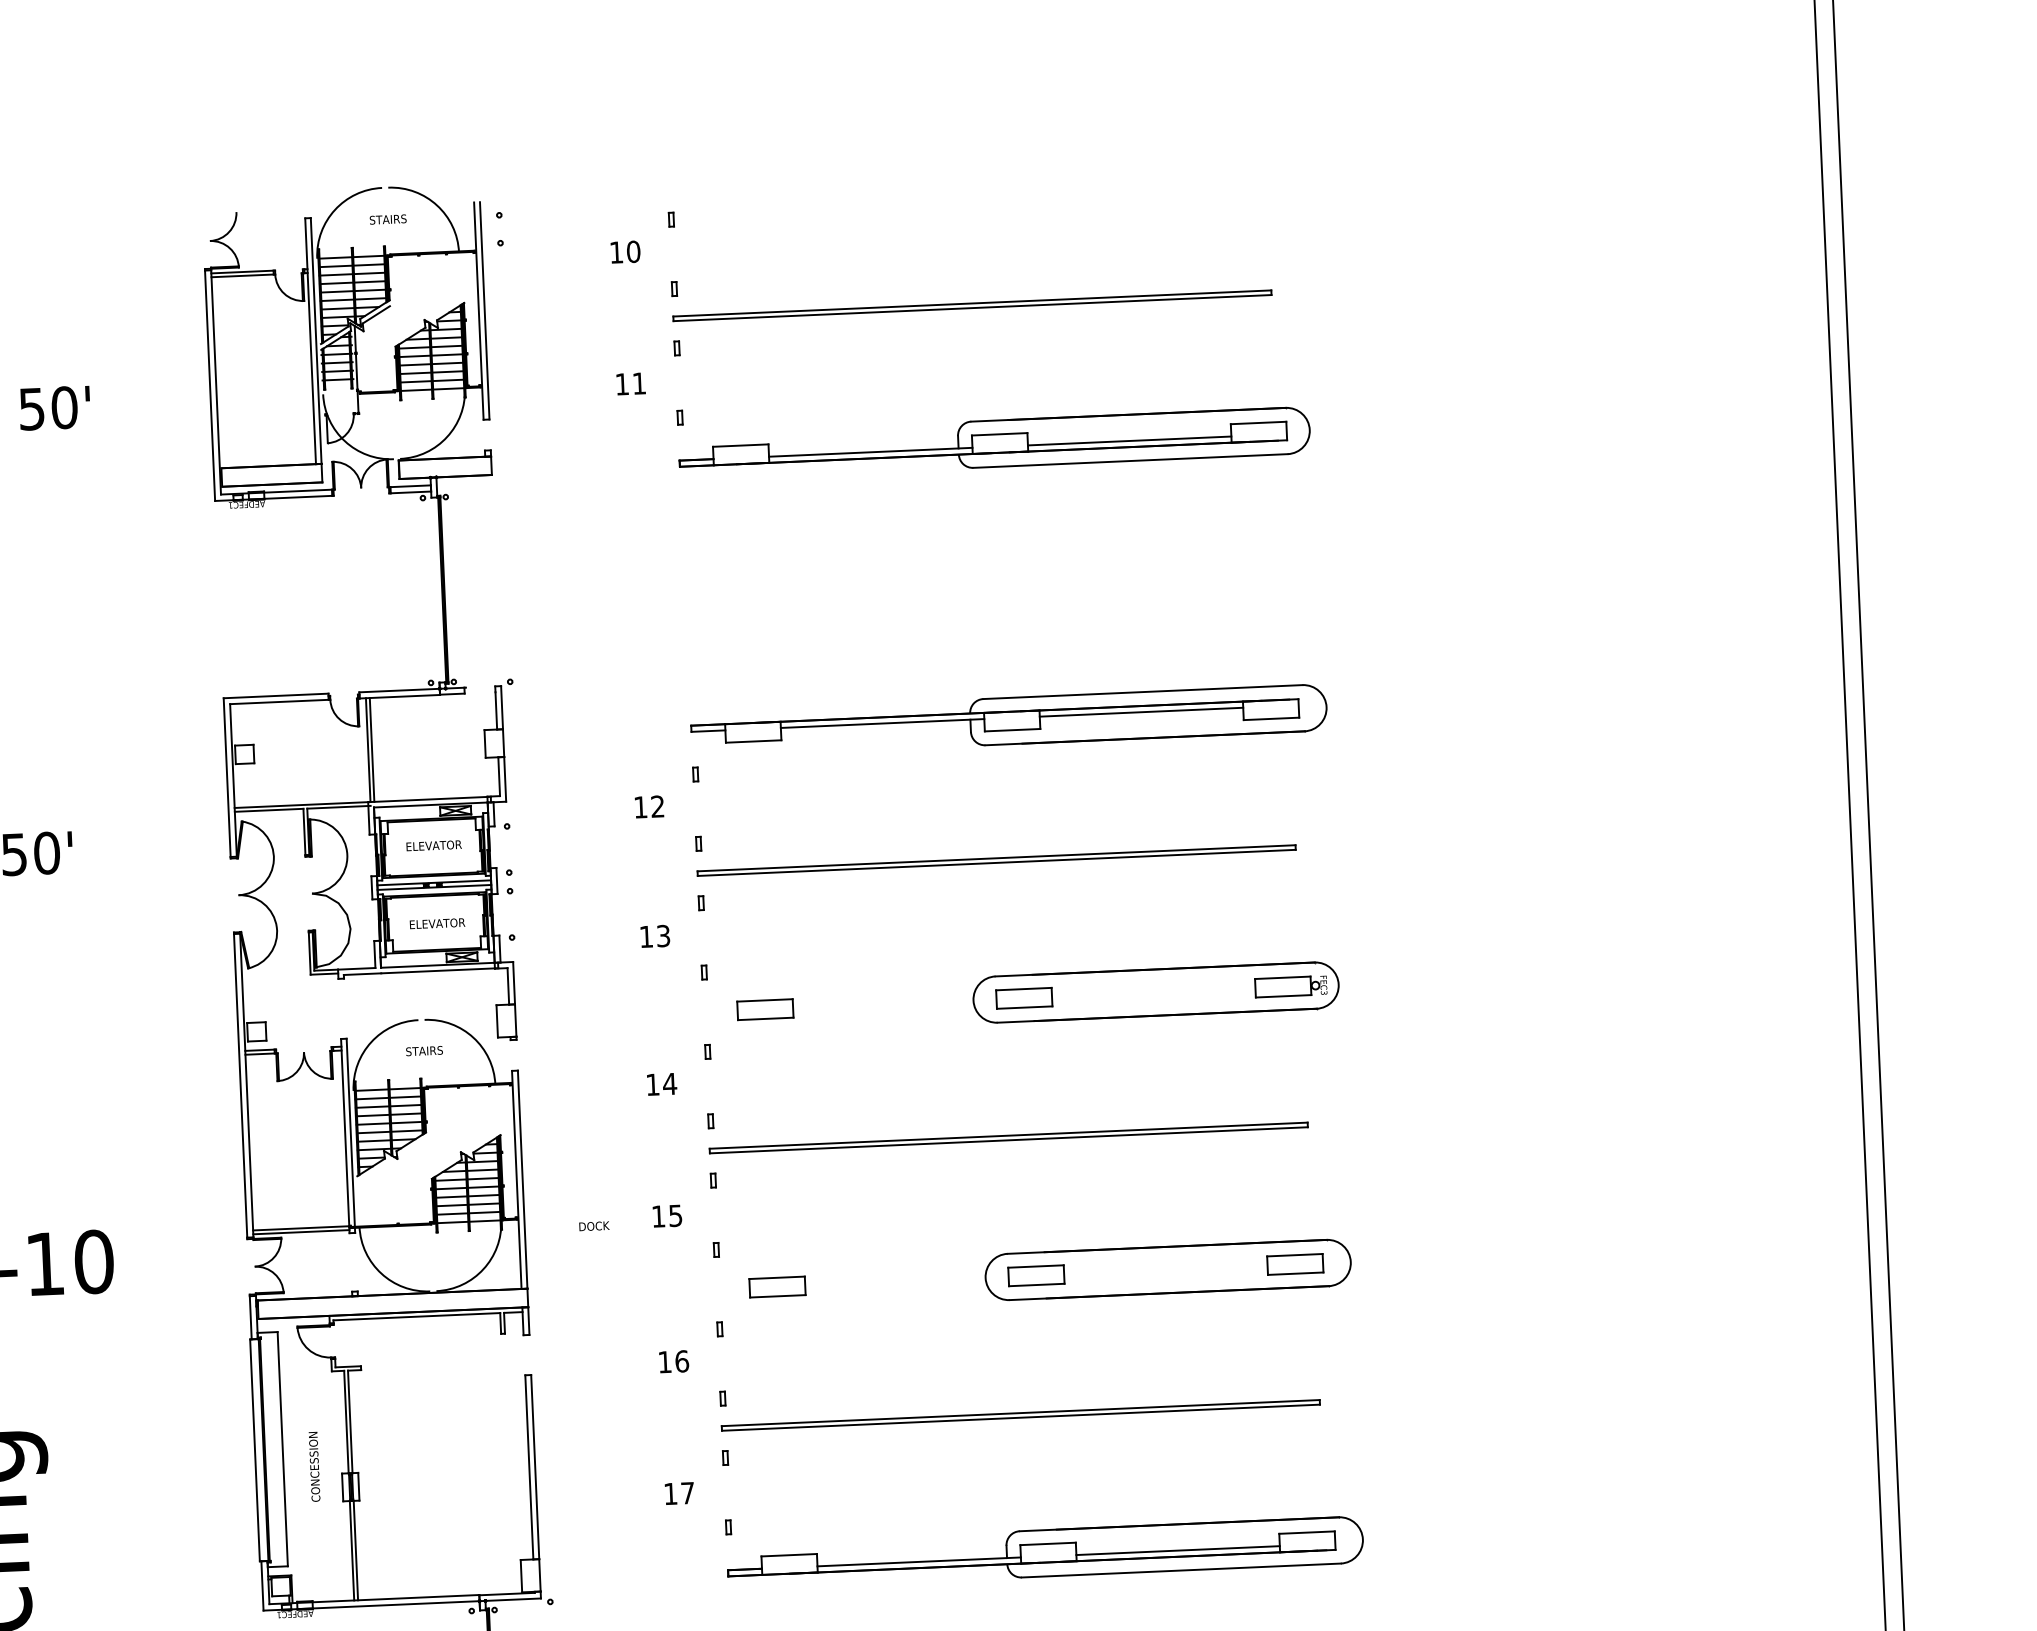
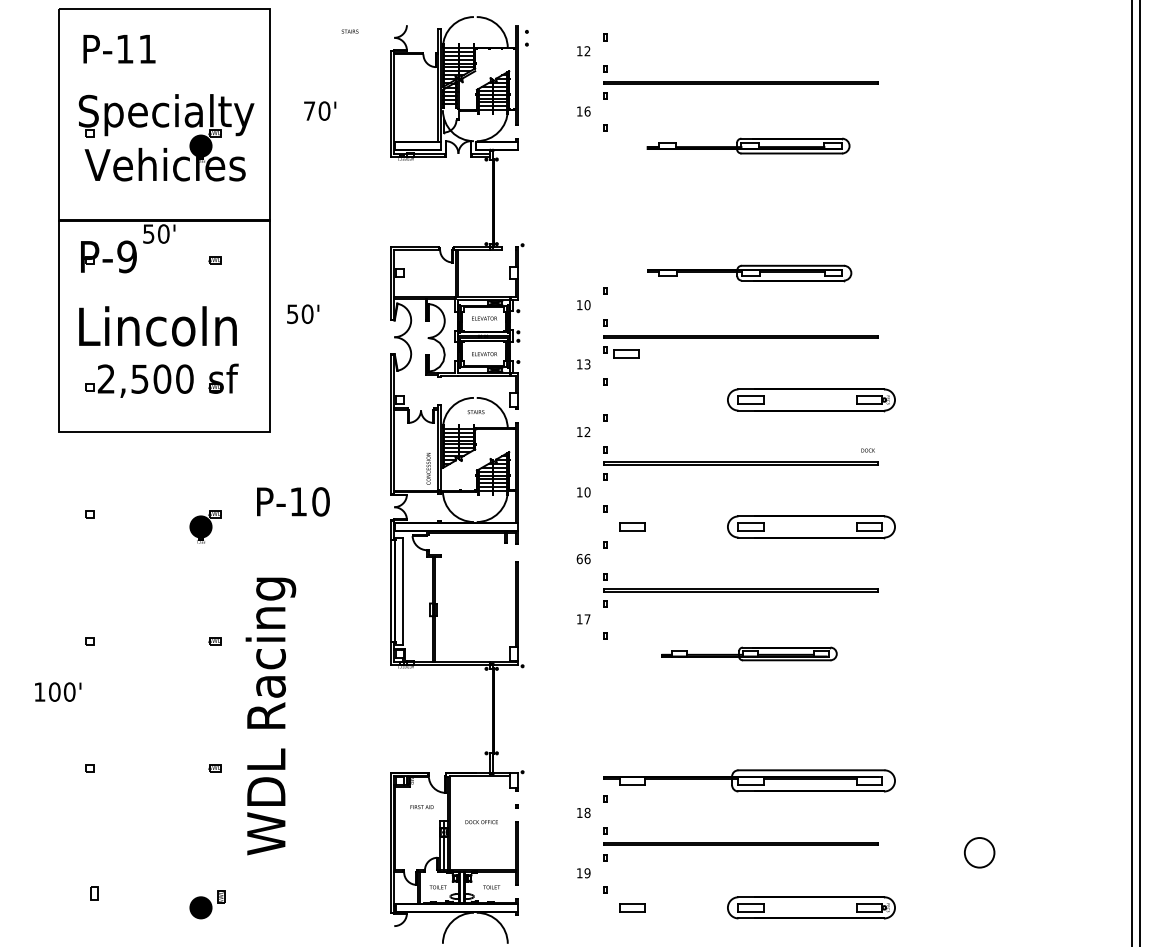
text: (386, 219) -> (349, 31), moved
text: (633, 252) -> (587, 51), 10 -> 12
text: (639, 383) -> (587, 111), 11 -> 16
text: (31, 407) -> (309, 110), 50' -> 70'
part: (994, 442) -> (748, 145), size x0.7
part: (1008, 722) -> (749, 273), size x0.7
text: (657, 807) -> (587, 305), 12 -> 10
part: (765, 1008) -> (626, 353), moved
text: (669, 1084) -> (587, 432), 14 -> 12
text: (675, 1216) -> (587, 492), 15 -> 10
text: (592, 1226) -> (867, 450), moved
text: (664, 1363) -> (579, 559), 16 -> 66
text: (314, 1466) -> (428, 468), moved
part: (1044, 1552) -> (749, 653), size x0.6

